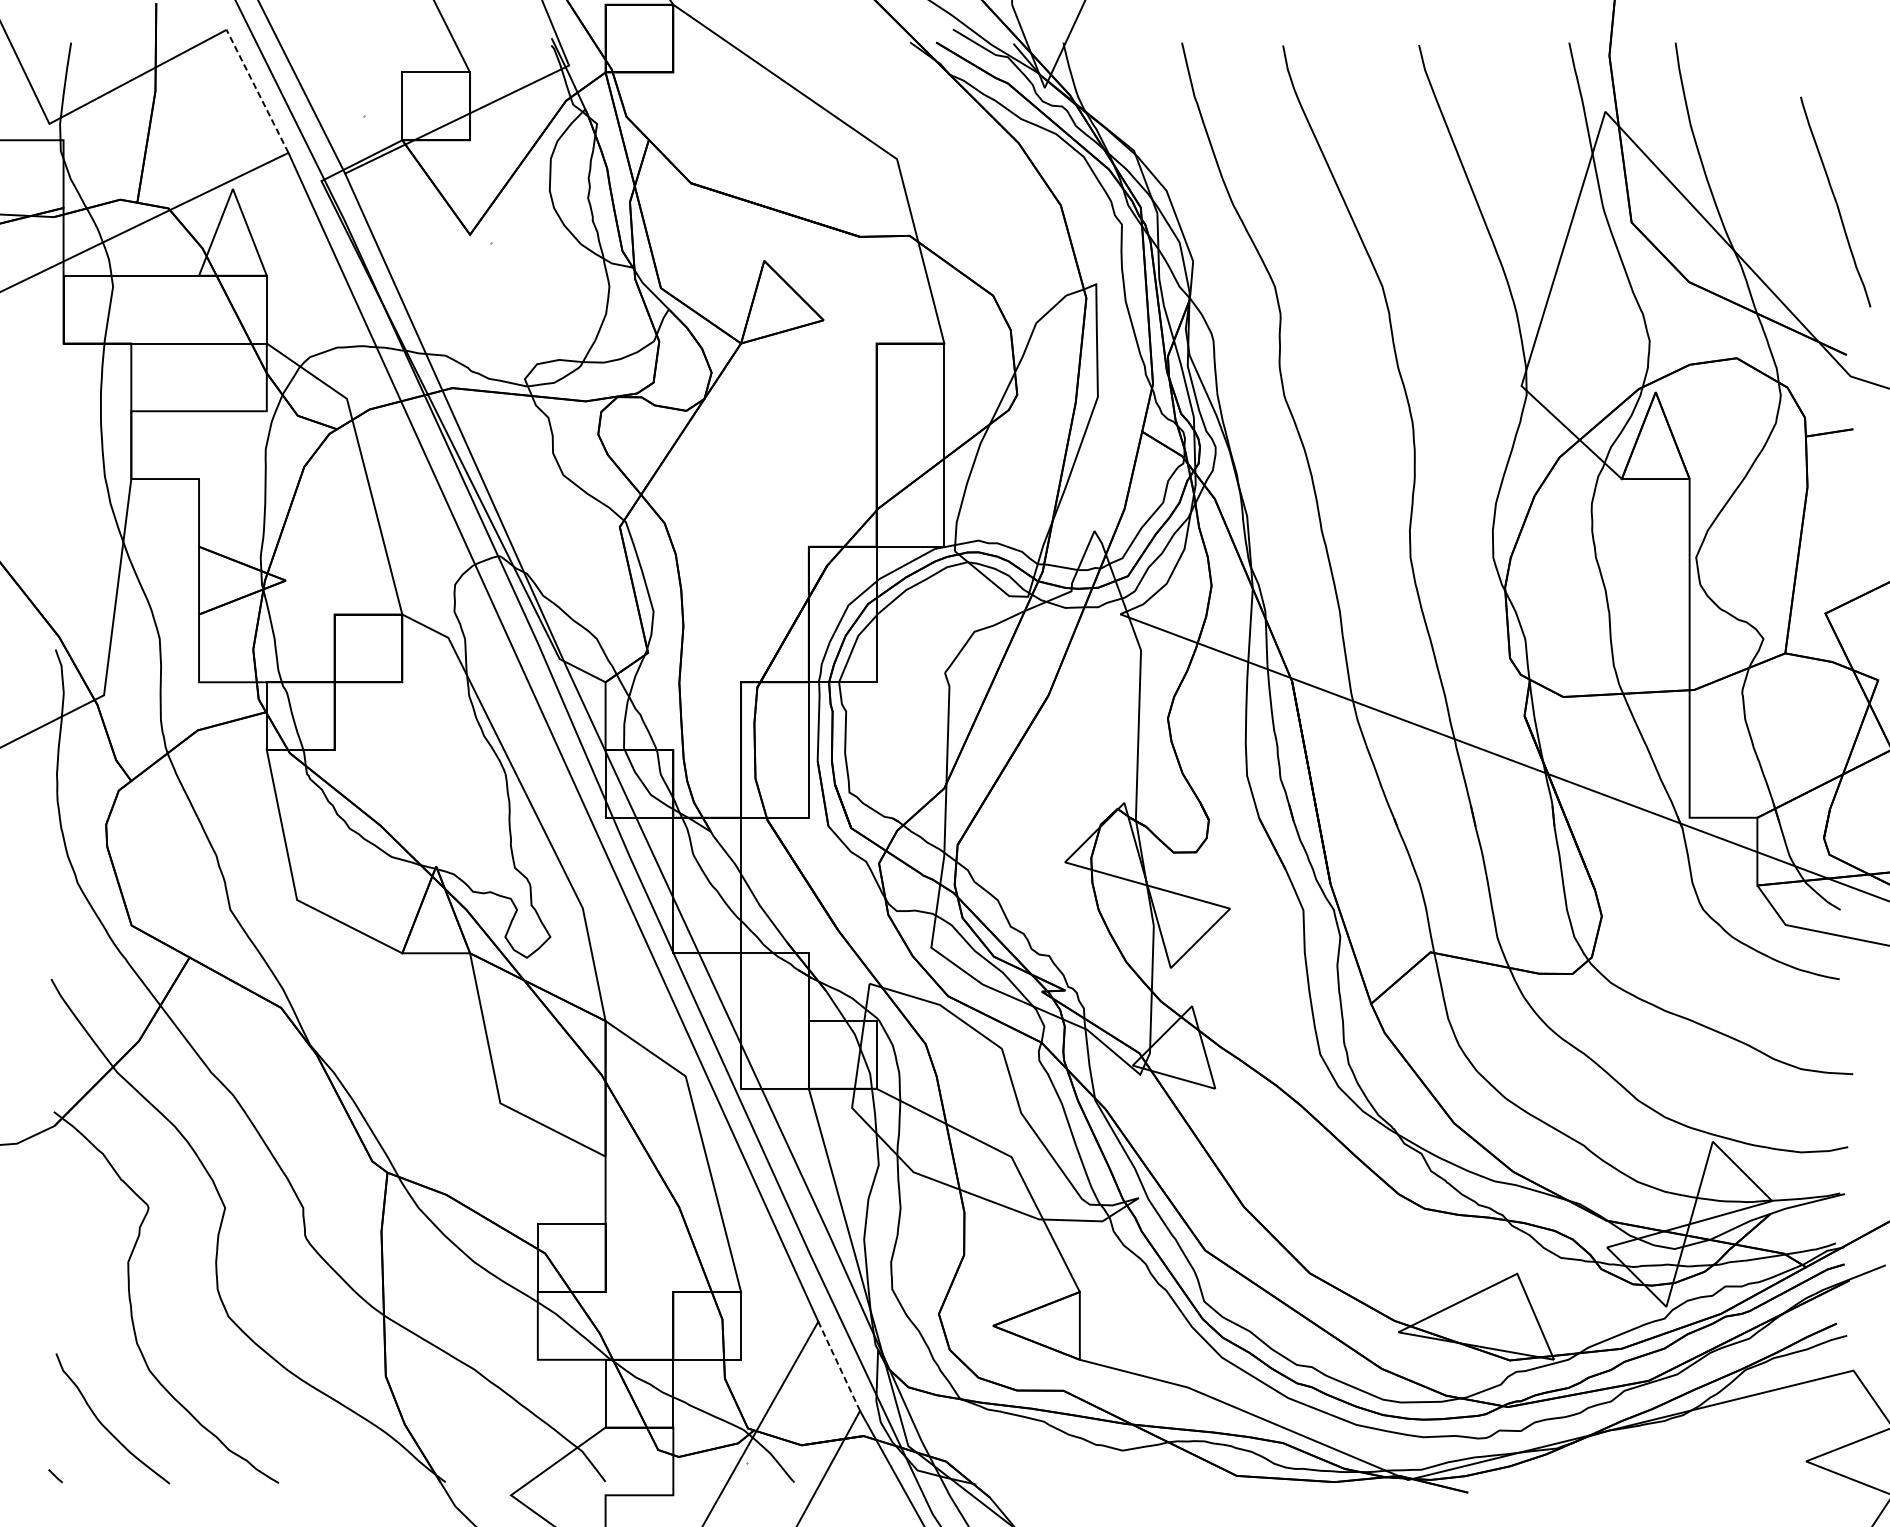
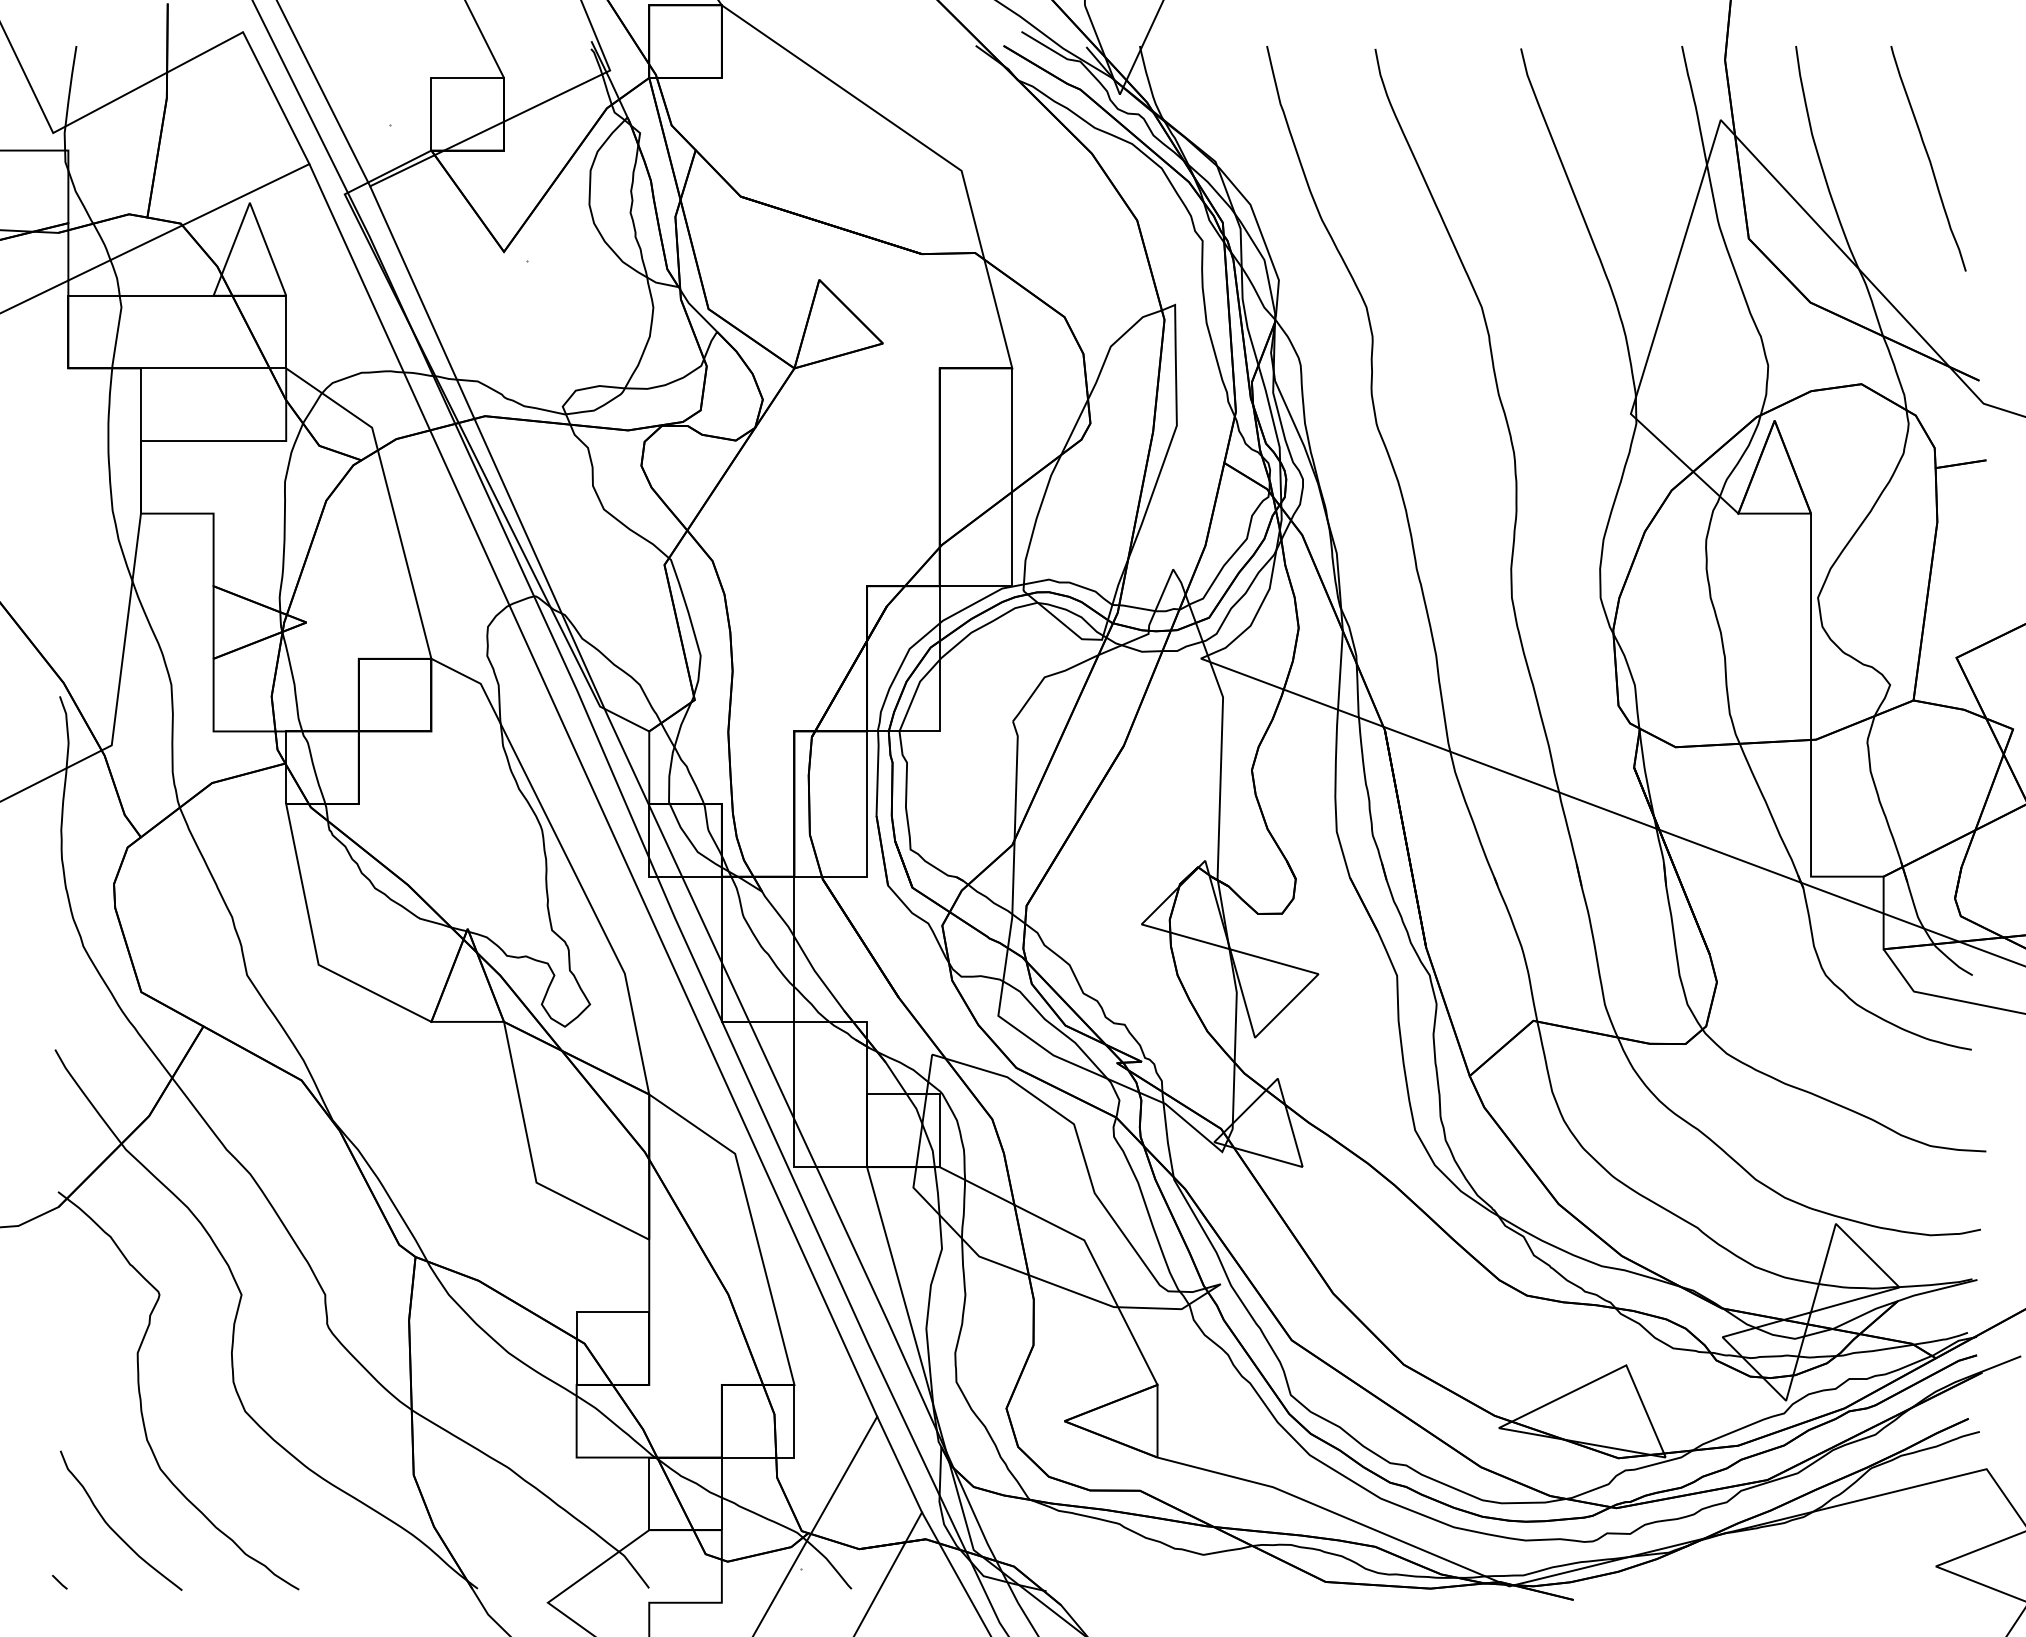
line: (257, 91) -> (276, 98), dashed -> solid
curve: (1835, 201) -> (1928, 158), moved
line: (839, 1366) -> (899, 1464), dashed -> solid

